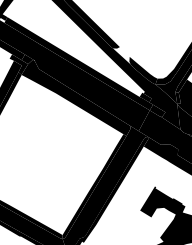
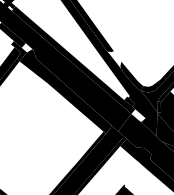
fill: (27, 59) -> (27, 48), removed
fill: (157, 110) -> (138, 115), removed

